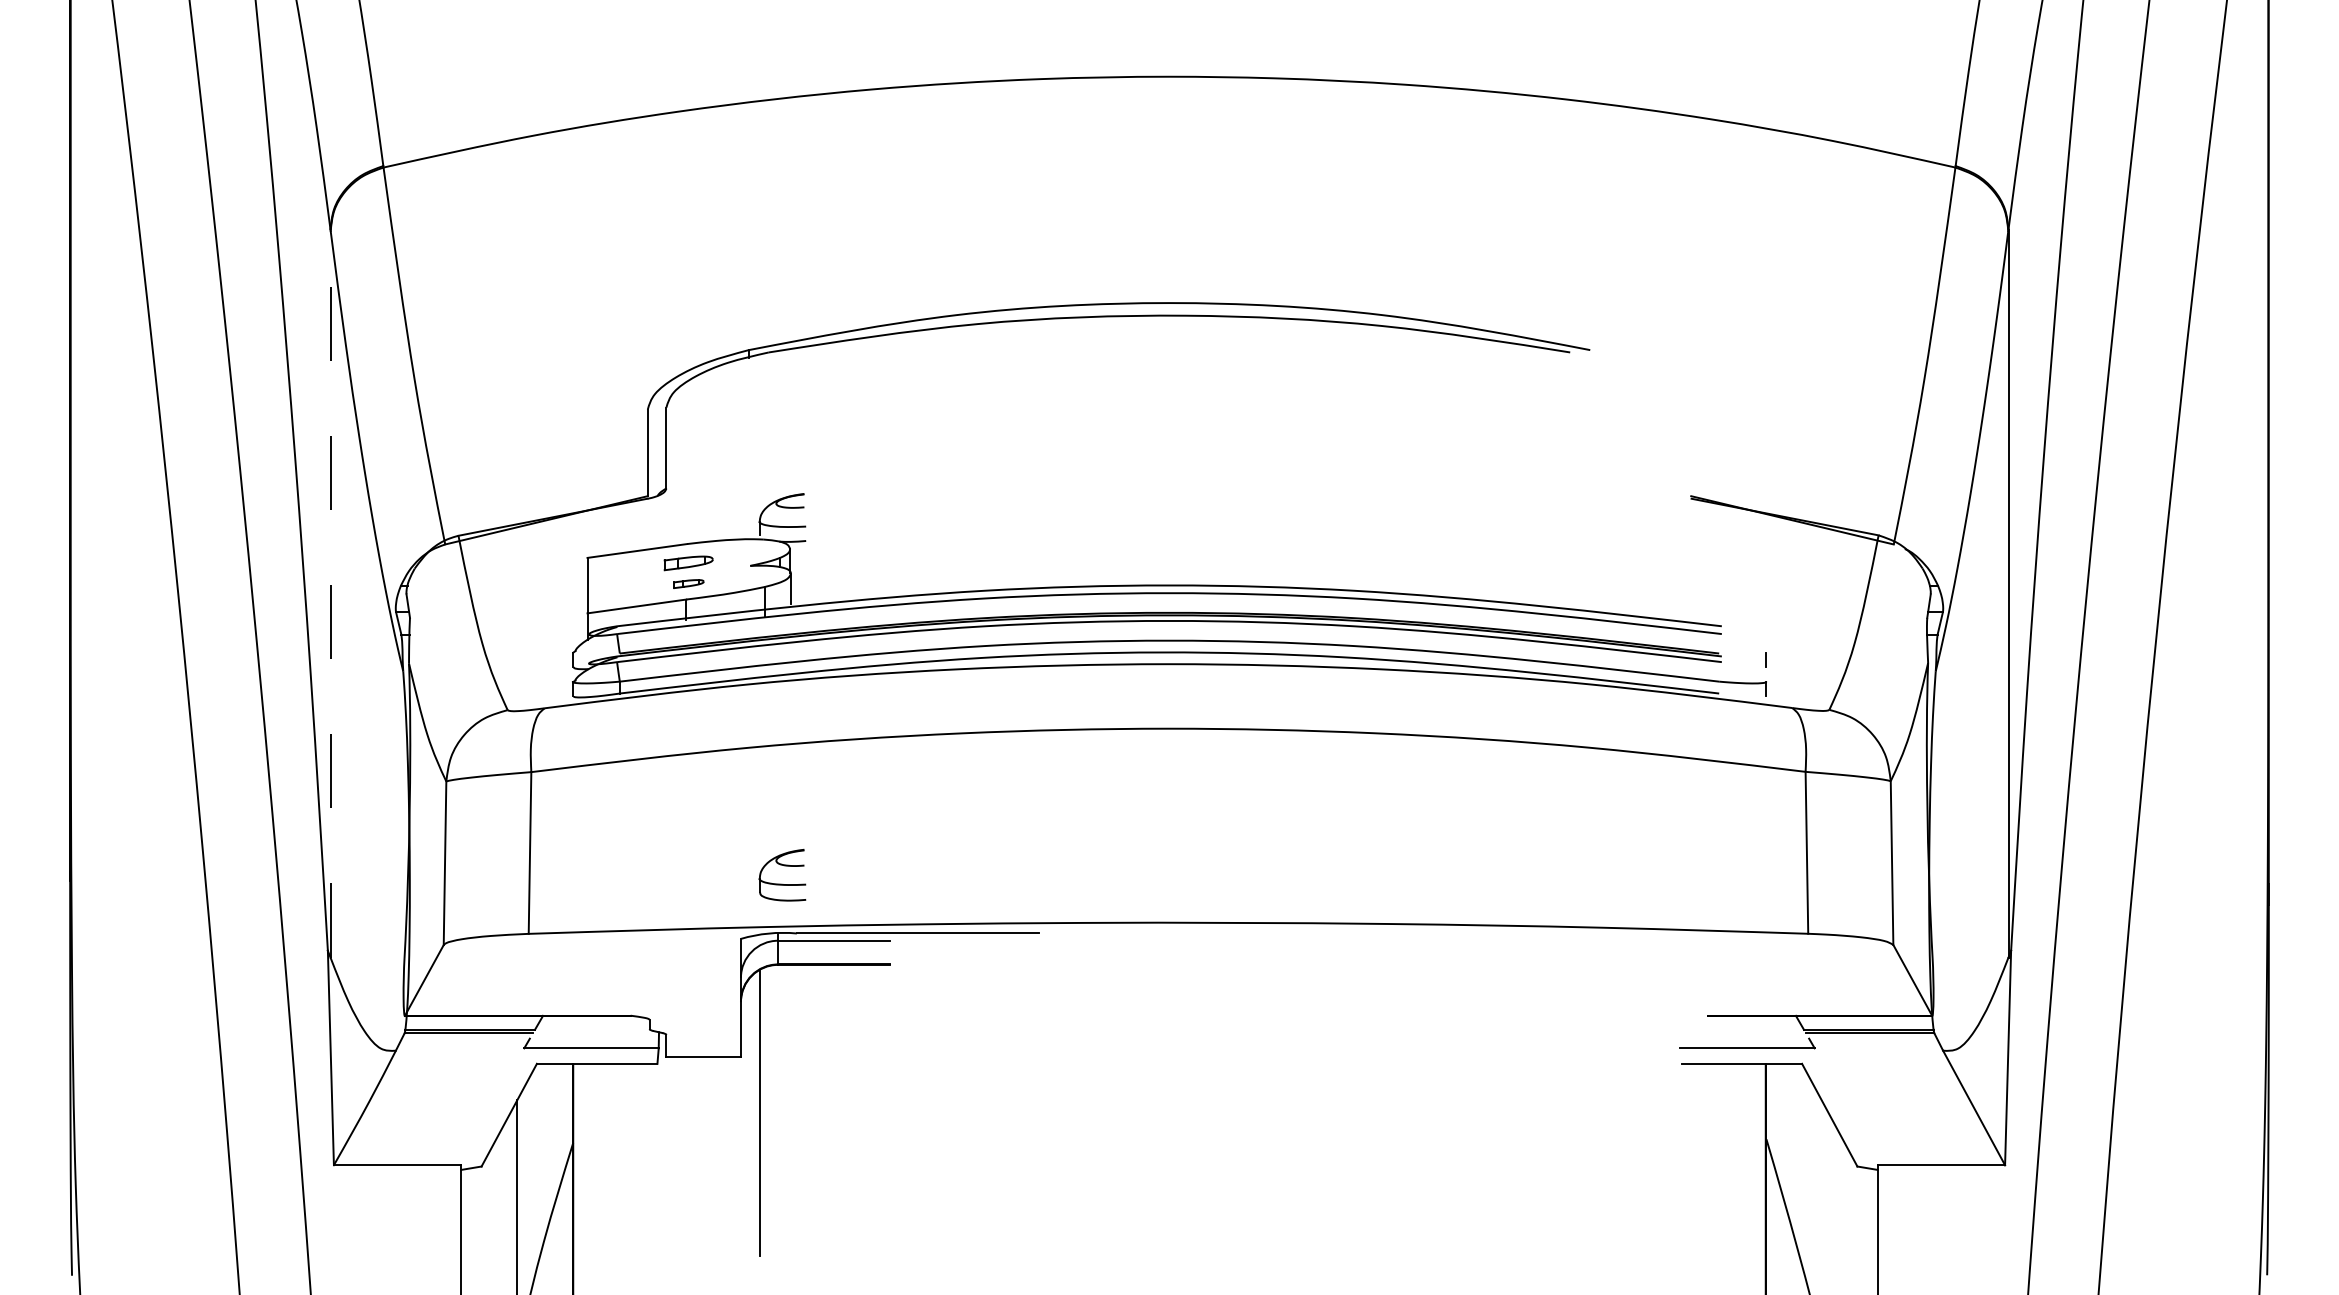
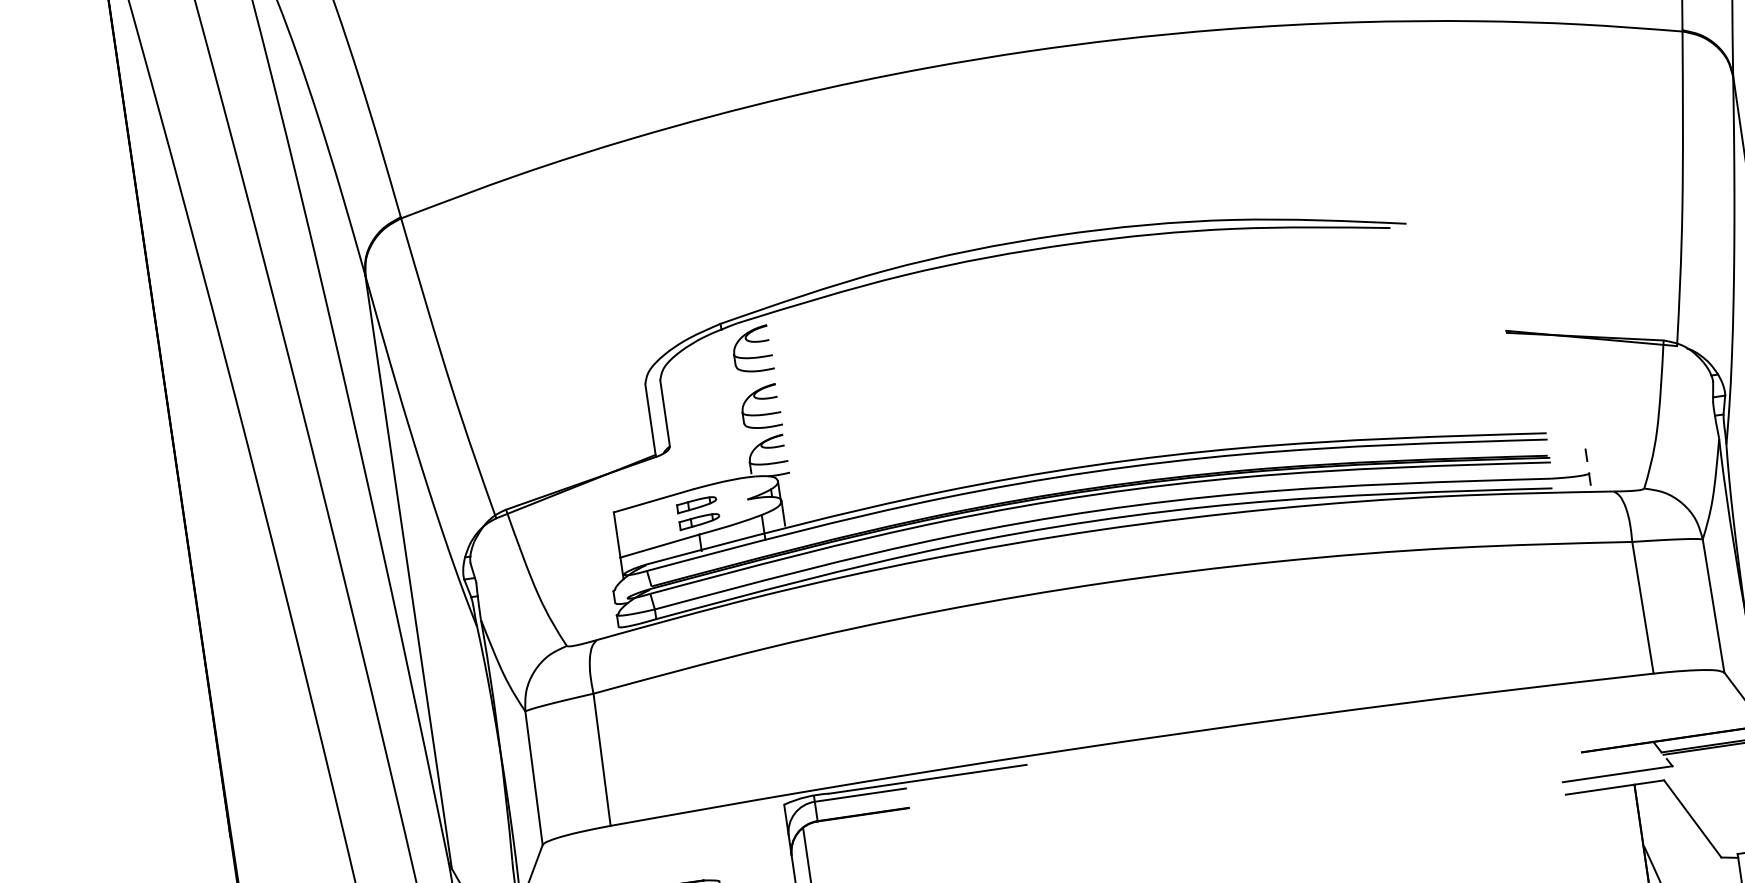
part: (784, 378) -> (753, 342), added
part: (688, 583) -> (699, 521), size x1.67
line: (330, 593) -> (408, 571), dashed -> solid
part: (784, 866) -> (761, 399), moved

